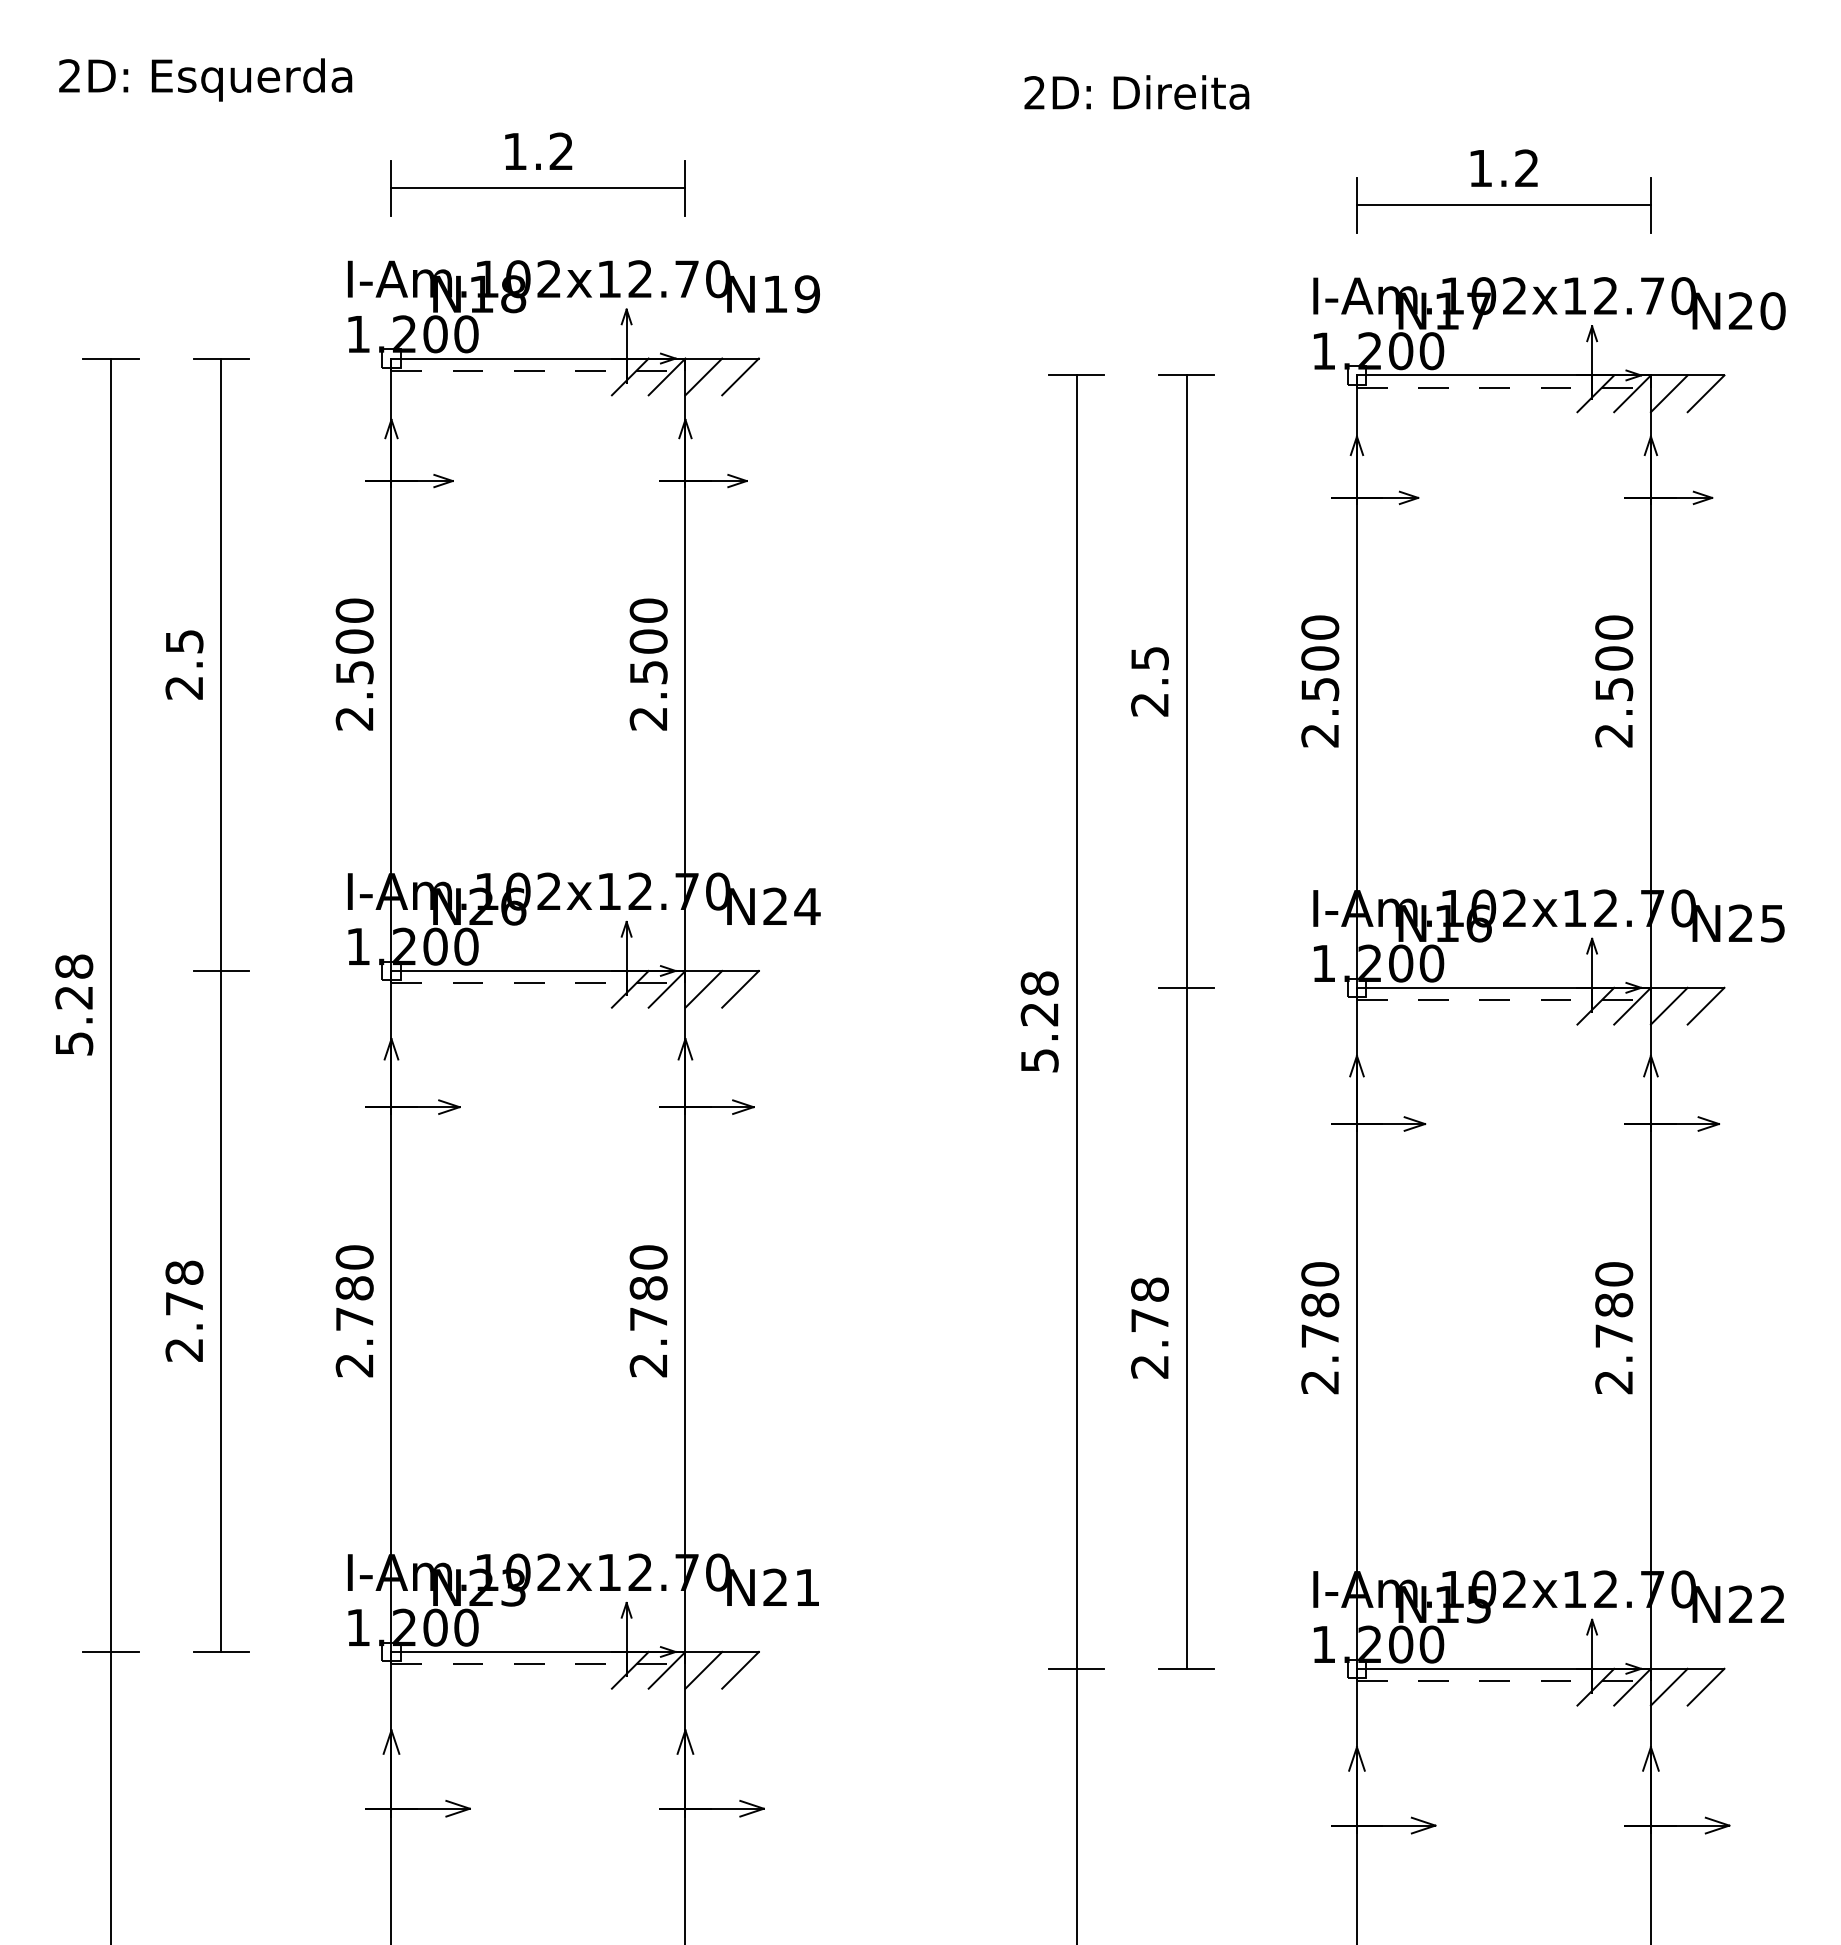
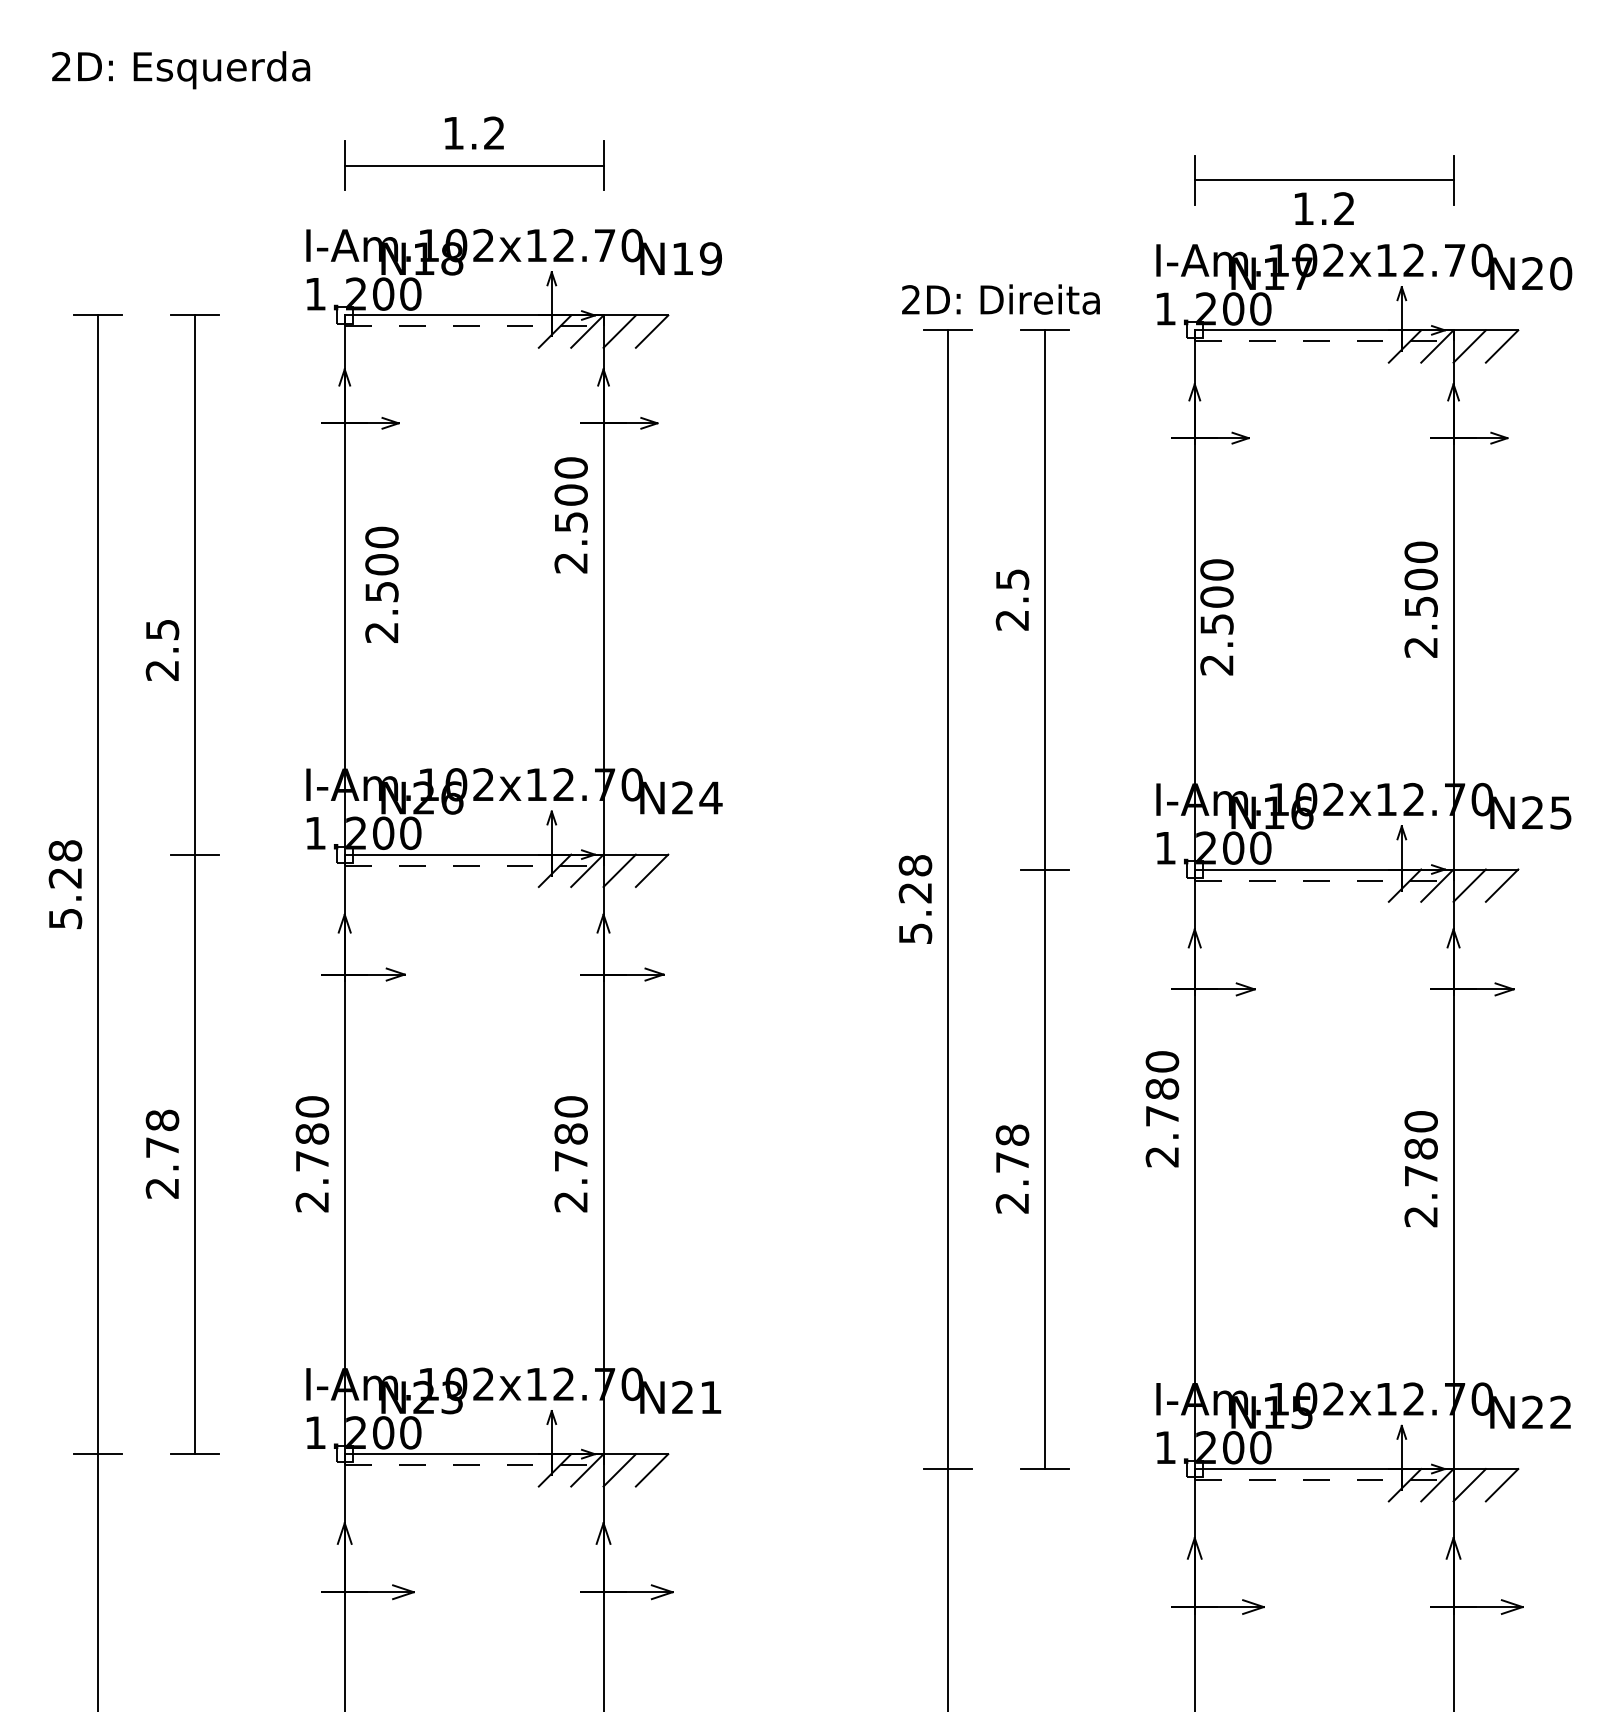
text: (1136, 92) -> (1000, 299), moved
text: (1503, 167) -> (1323, 208), moved
text: (184, 664) -> (162, 649), moved
text: (354, 664) -> (381, 584), moved
text: (648, 664) -> (571, 515), moved
text: (1320, 681) -> (1217, 617), moved
text: (1320, 1328) -> (1162, 1109), moved

